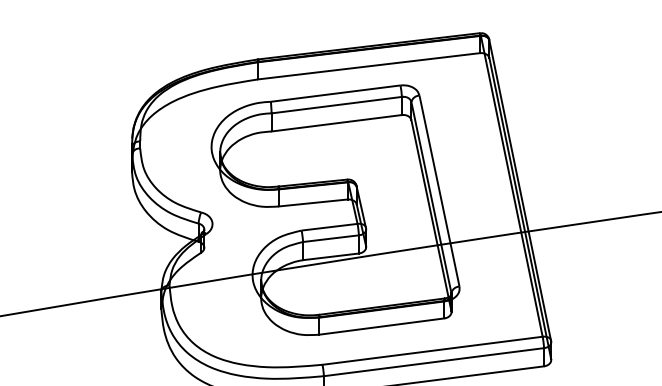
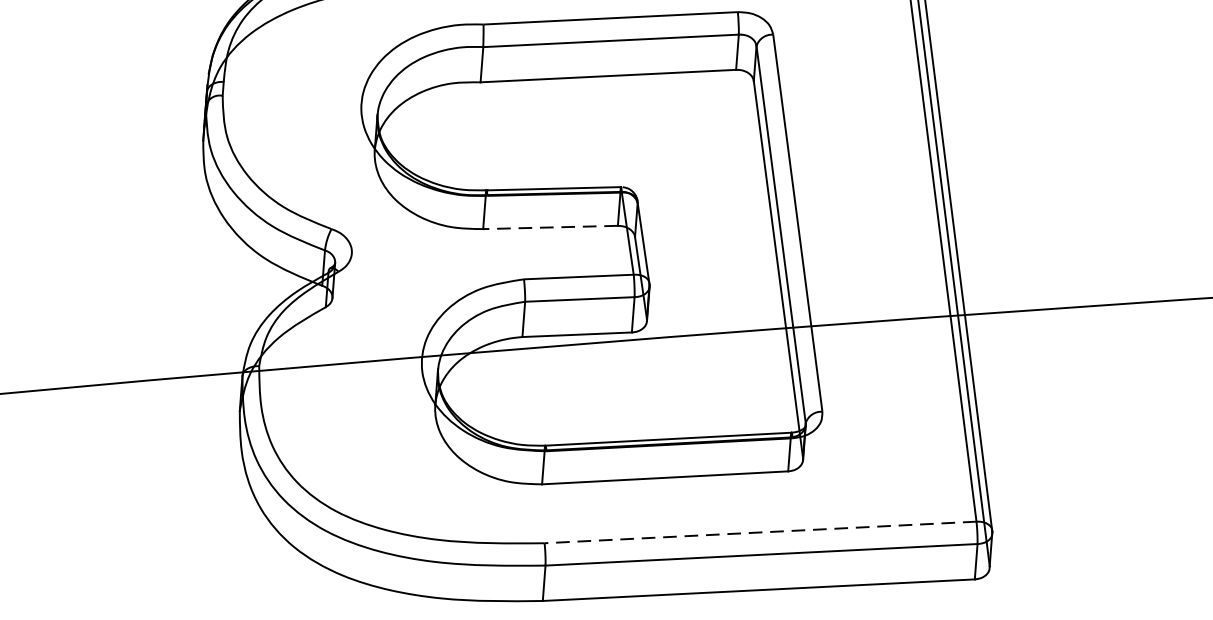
line: (313, 203) -> (551, 228), solid -> dashed
line: (432, 350) -> (760, 531), solid -> dashed

